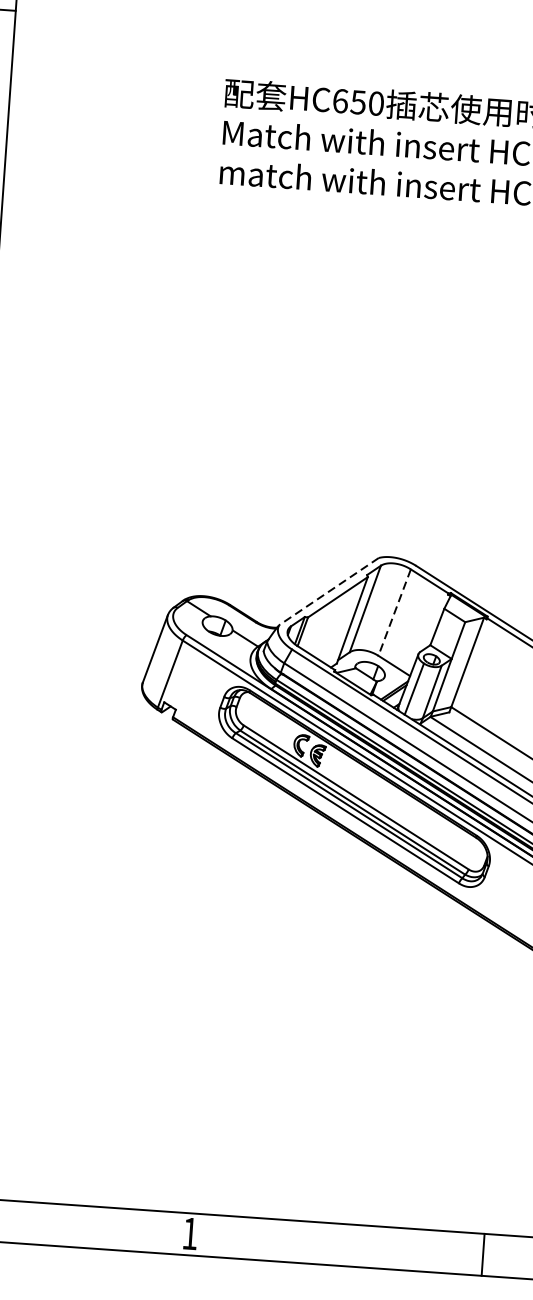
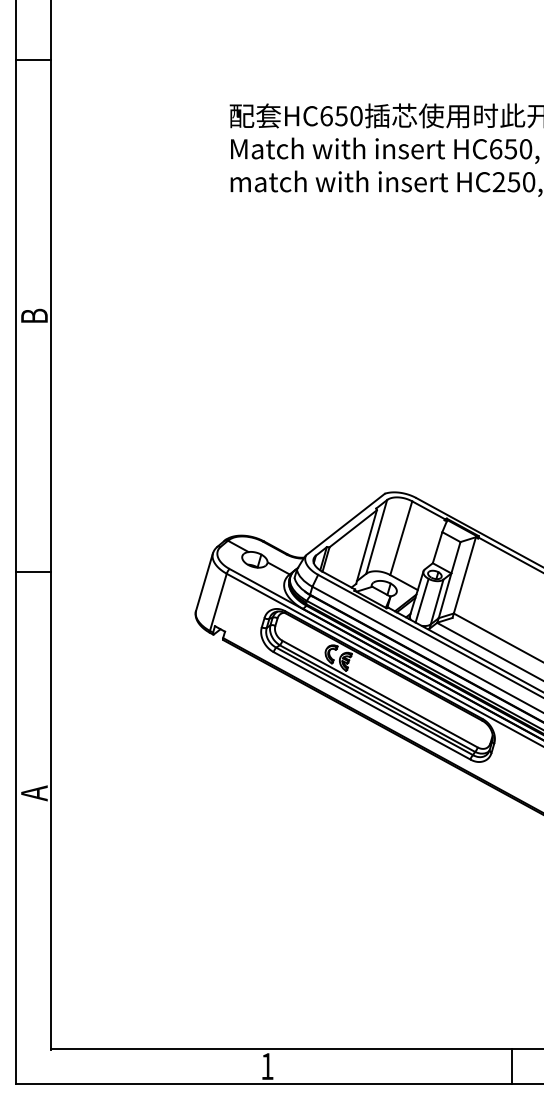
line: (329, 591) -> (345, 524), dashed -> solid
line: (394, 612) -> (401, 538), dashed -> solid

